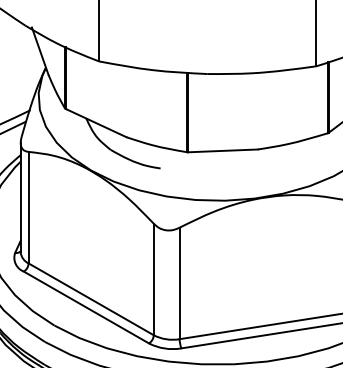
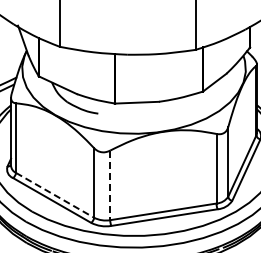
line: (180, 283) -> (110, 185), solid -> dashed
line: (91, 299) -> (55, 195), solid -> dashed

